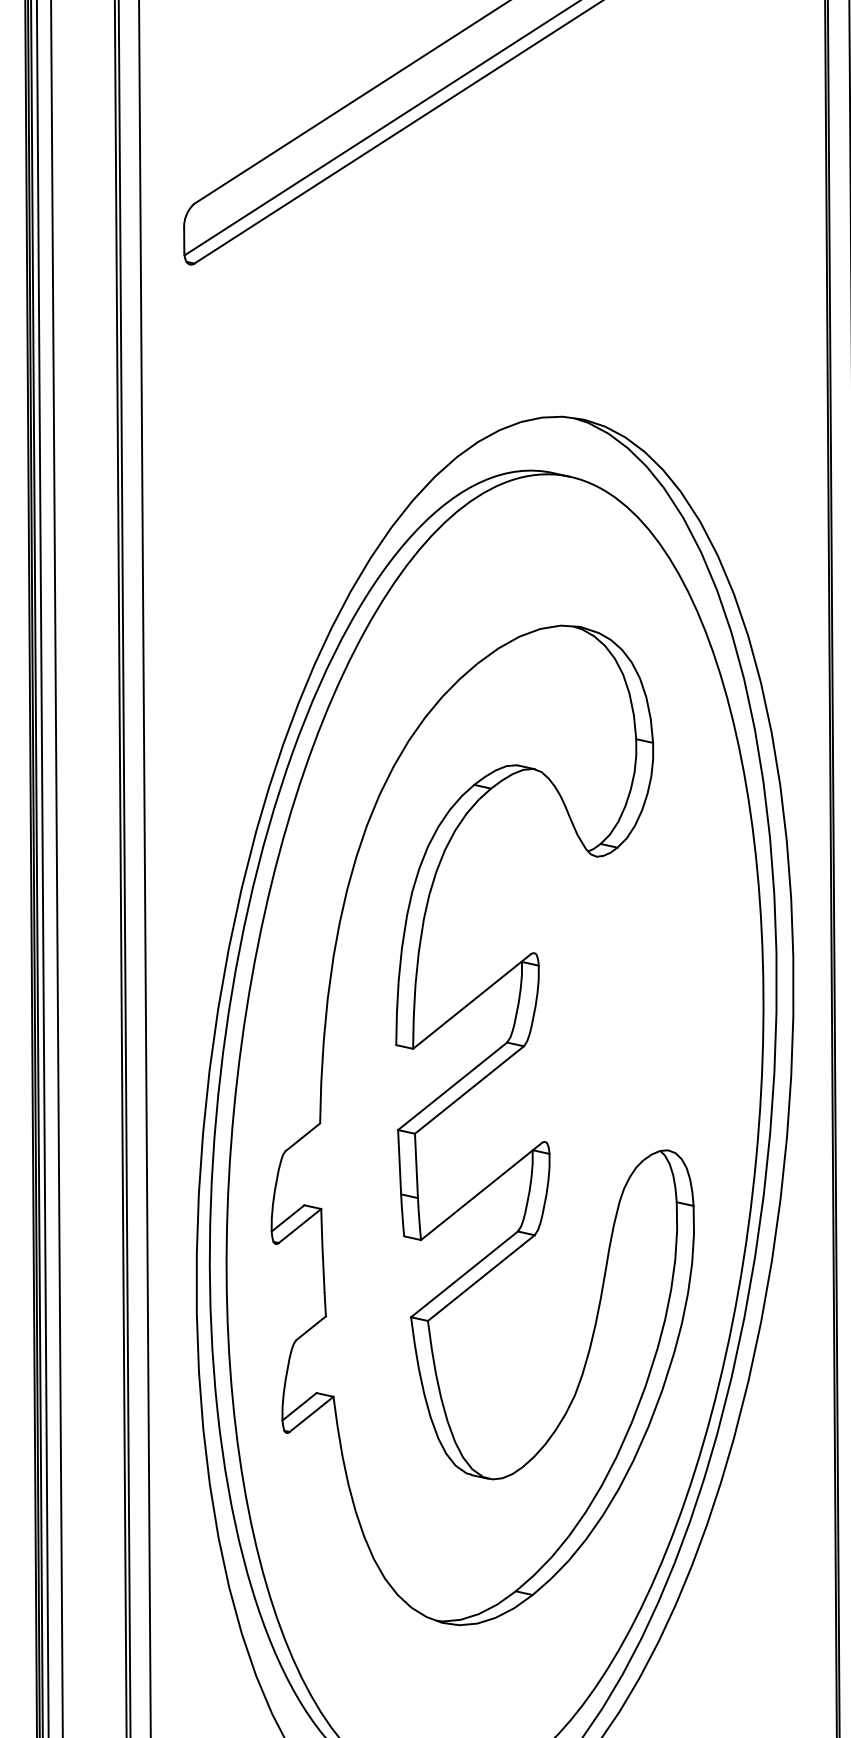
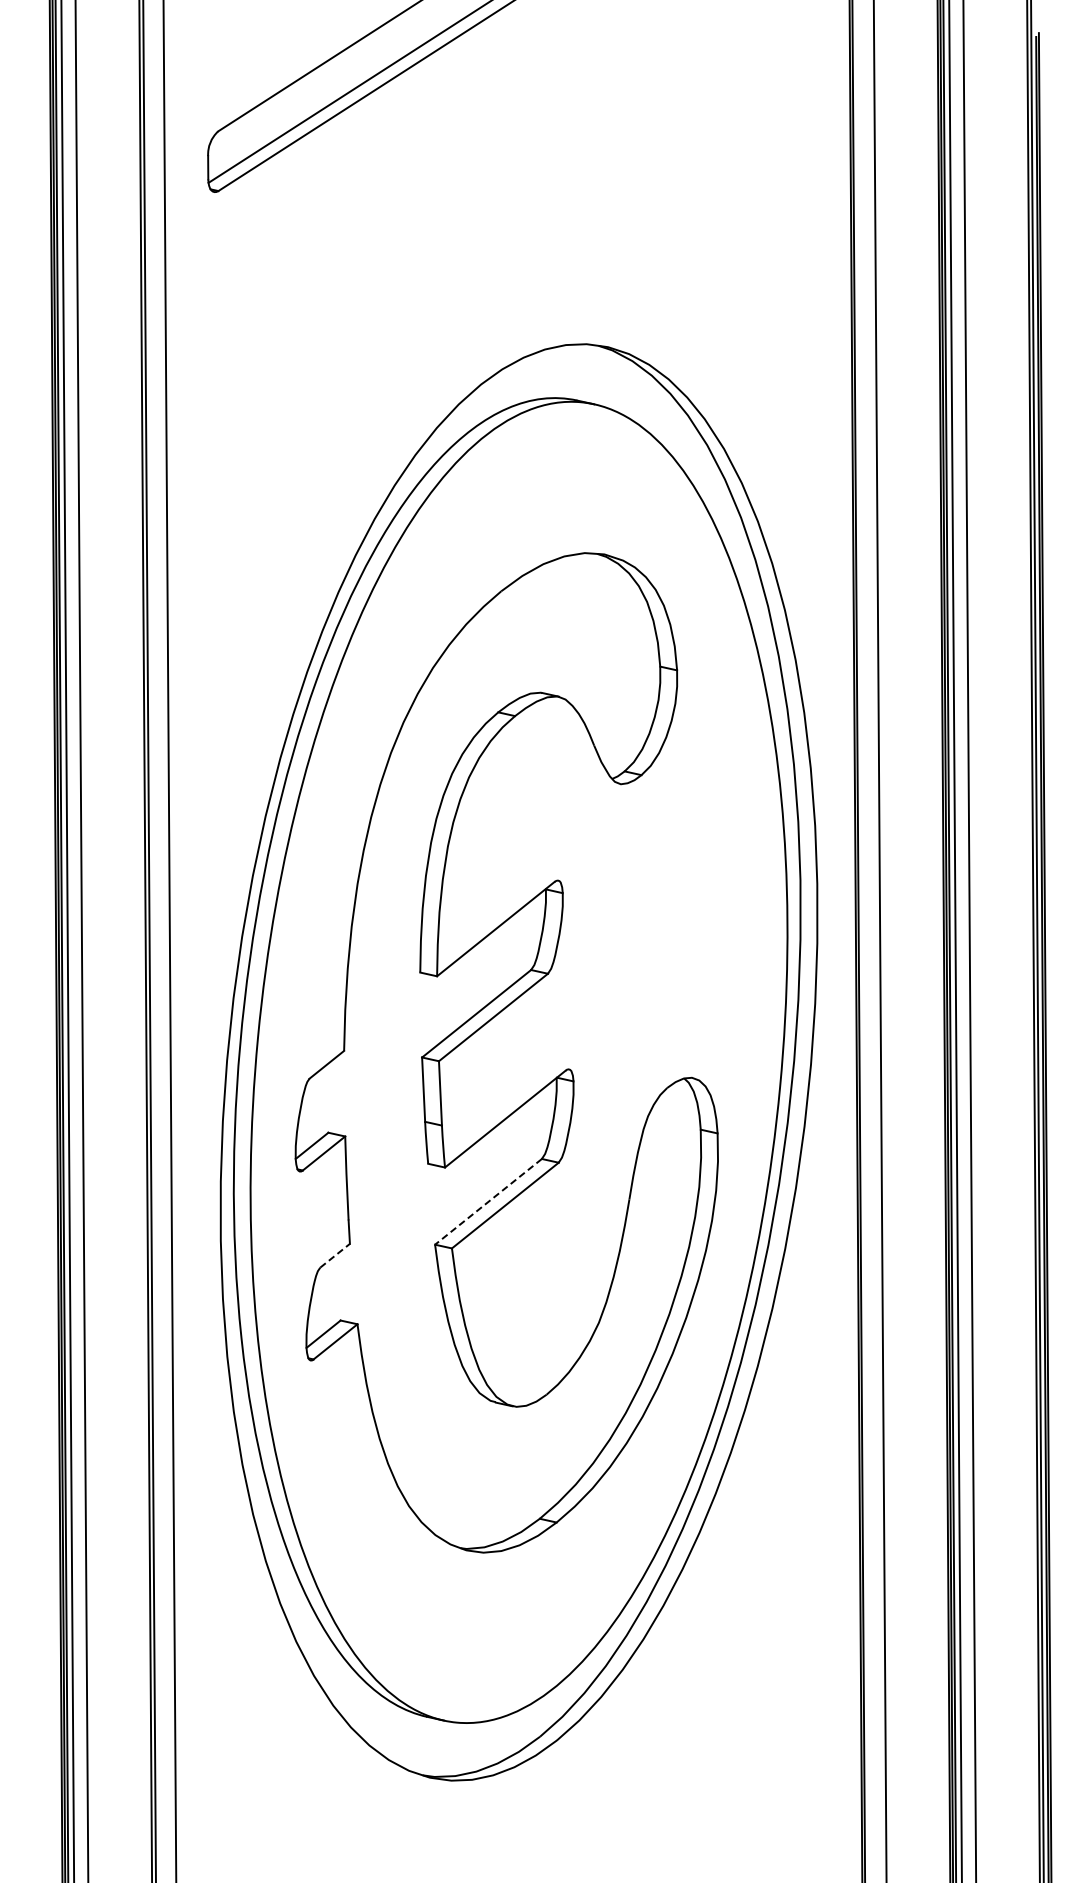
line: (464, 1275) -> (488, 1202), solid -> dashed
line: (311, 1328) -> (335, 1255), solid -> dashed

